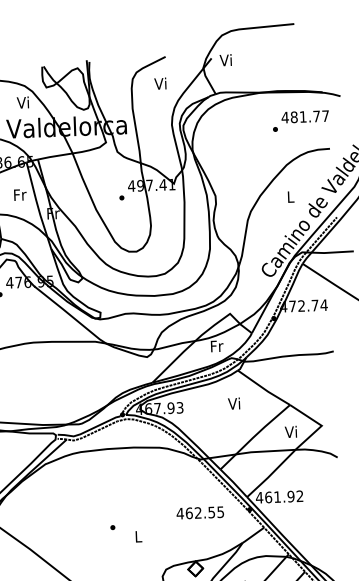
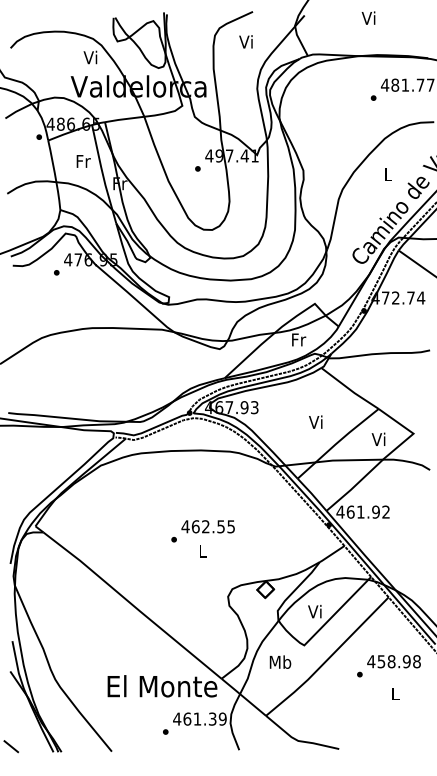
text: (225, 59) -> (368, 17), moved
text: (233, 403) -> (315, 421), moved
text: (199, 512) -> (207, 526), moved

